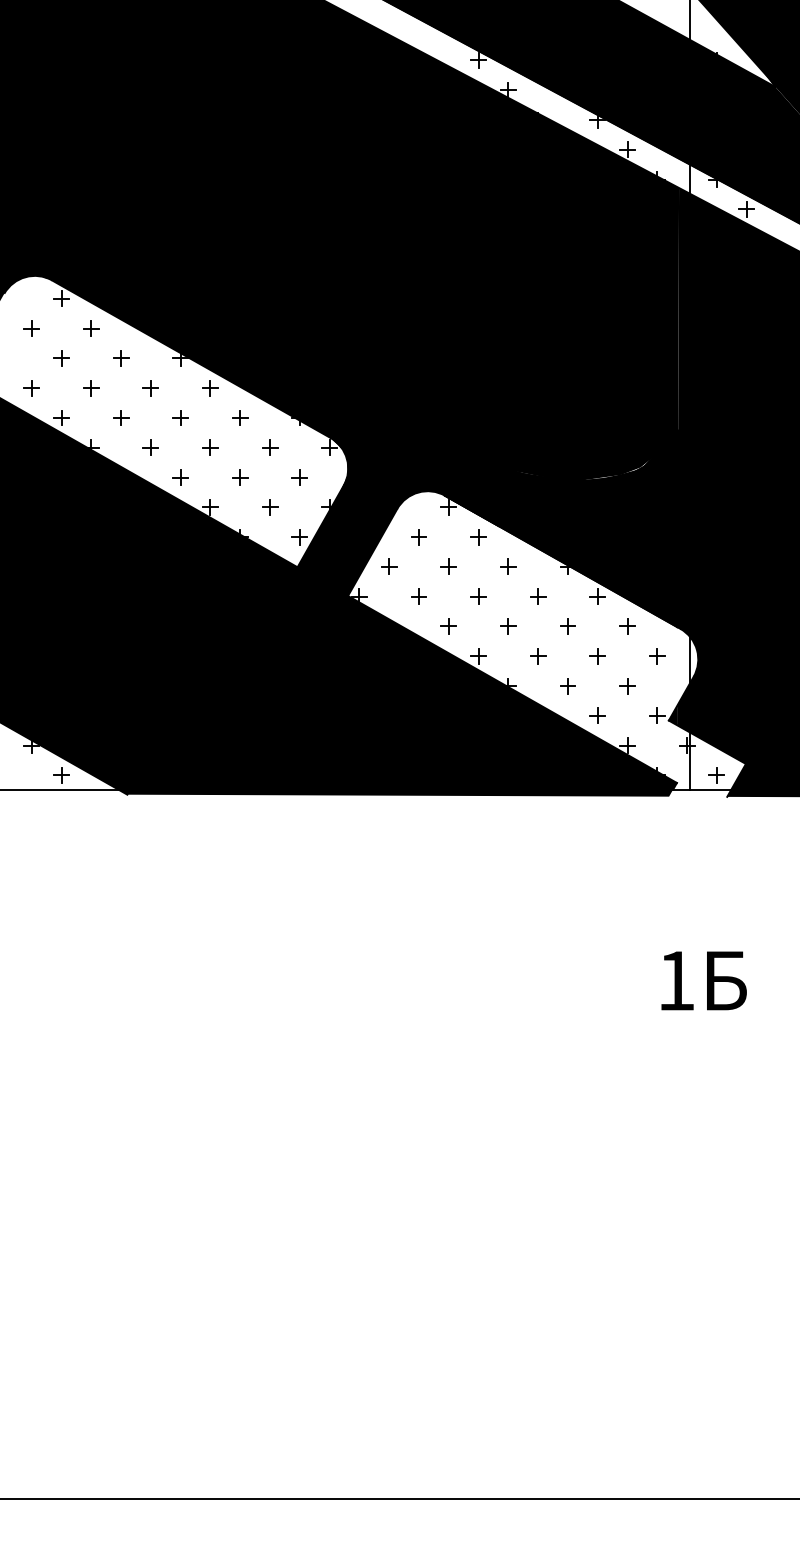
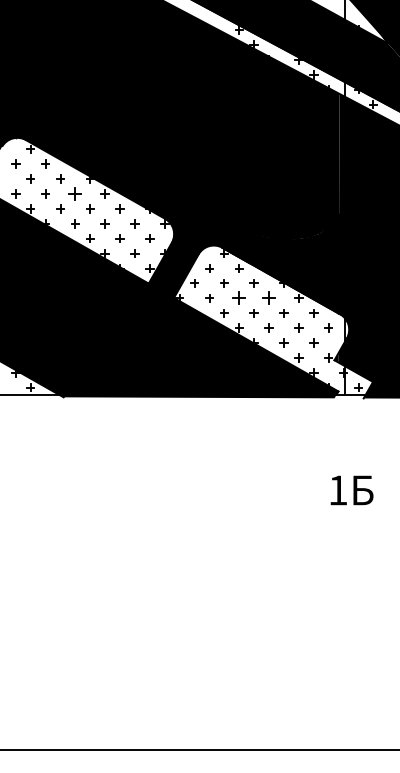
part: (151, 387) -> (75, 193), size x1.6
part: (478, 597) -> (239, 298), size x1.6
part: (536, 597) -> (268, 298), size x1.6

